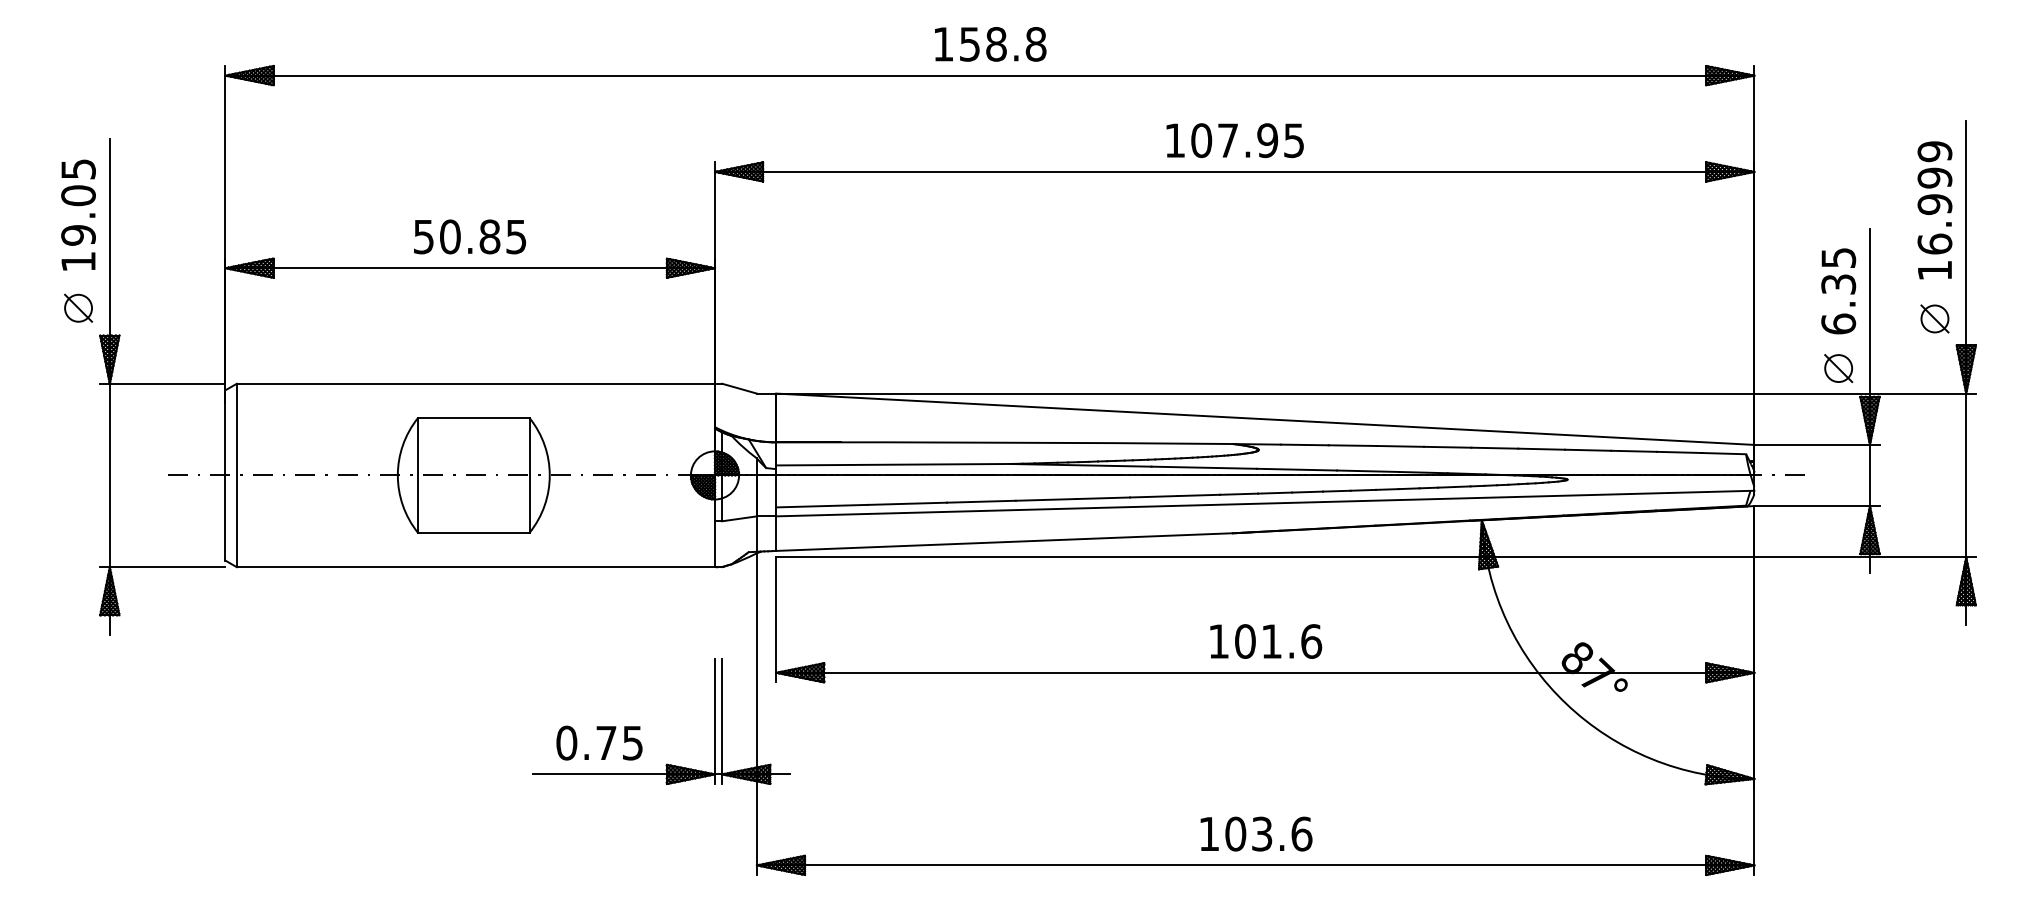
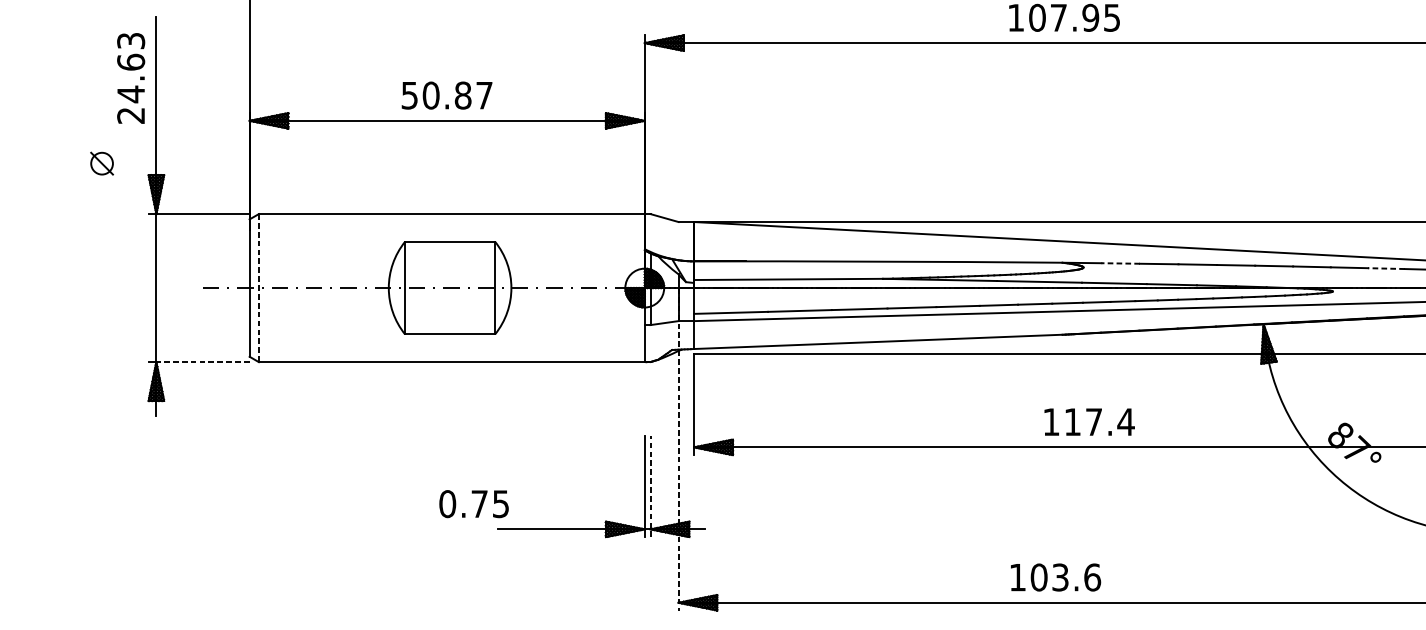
text: (78, 215) -> (131, 78), 19.05 -> 24.63
text: (516, 237) -> (484, 96), 50.85 -> 50.87
part: (78, 307) -> (102, 163), moved
line: (1304, 444) -> (1120, 263), solid -> dashed
line: (1634, 451) -> (1386, 268), solid -> dashed
line: (236, 475) -> (258, 288), solid -> dashed
line: (167, 567) -> (202, 362), solid -> dashed
text: (1278, 641) -> (1099, 422), 101.6 -> 117.4
line: (756, 675) -> (678, 449), solid -> dashed
line: (722, 721) -> (650, 486), solid -> dashed
text: (599, 742) -> (474, 503), moved
text: (1256, 833) -> (1055, 577), moved

